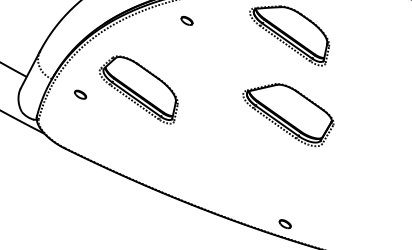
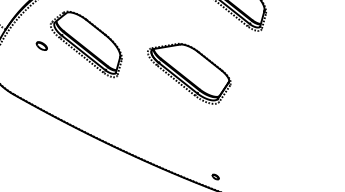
part: (80, 94) -> (41, 45), moved
part: (288, 115) -> (189, 73), moved
part: (284, 224) -> (215, 177), size x0.6

